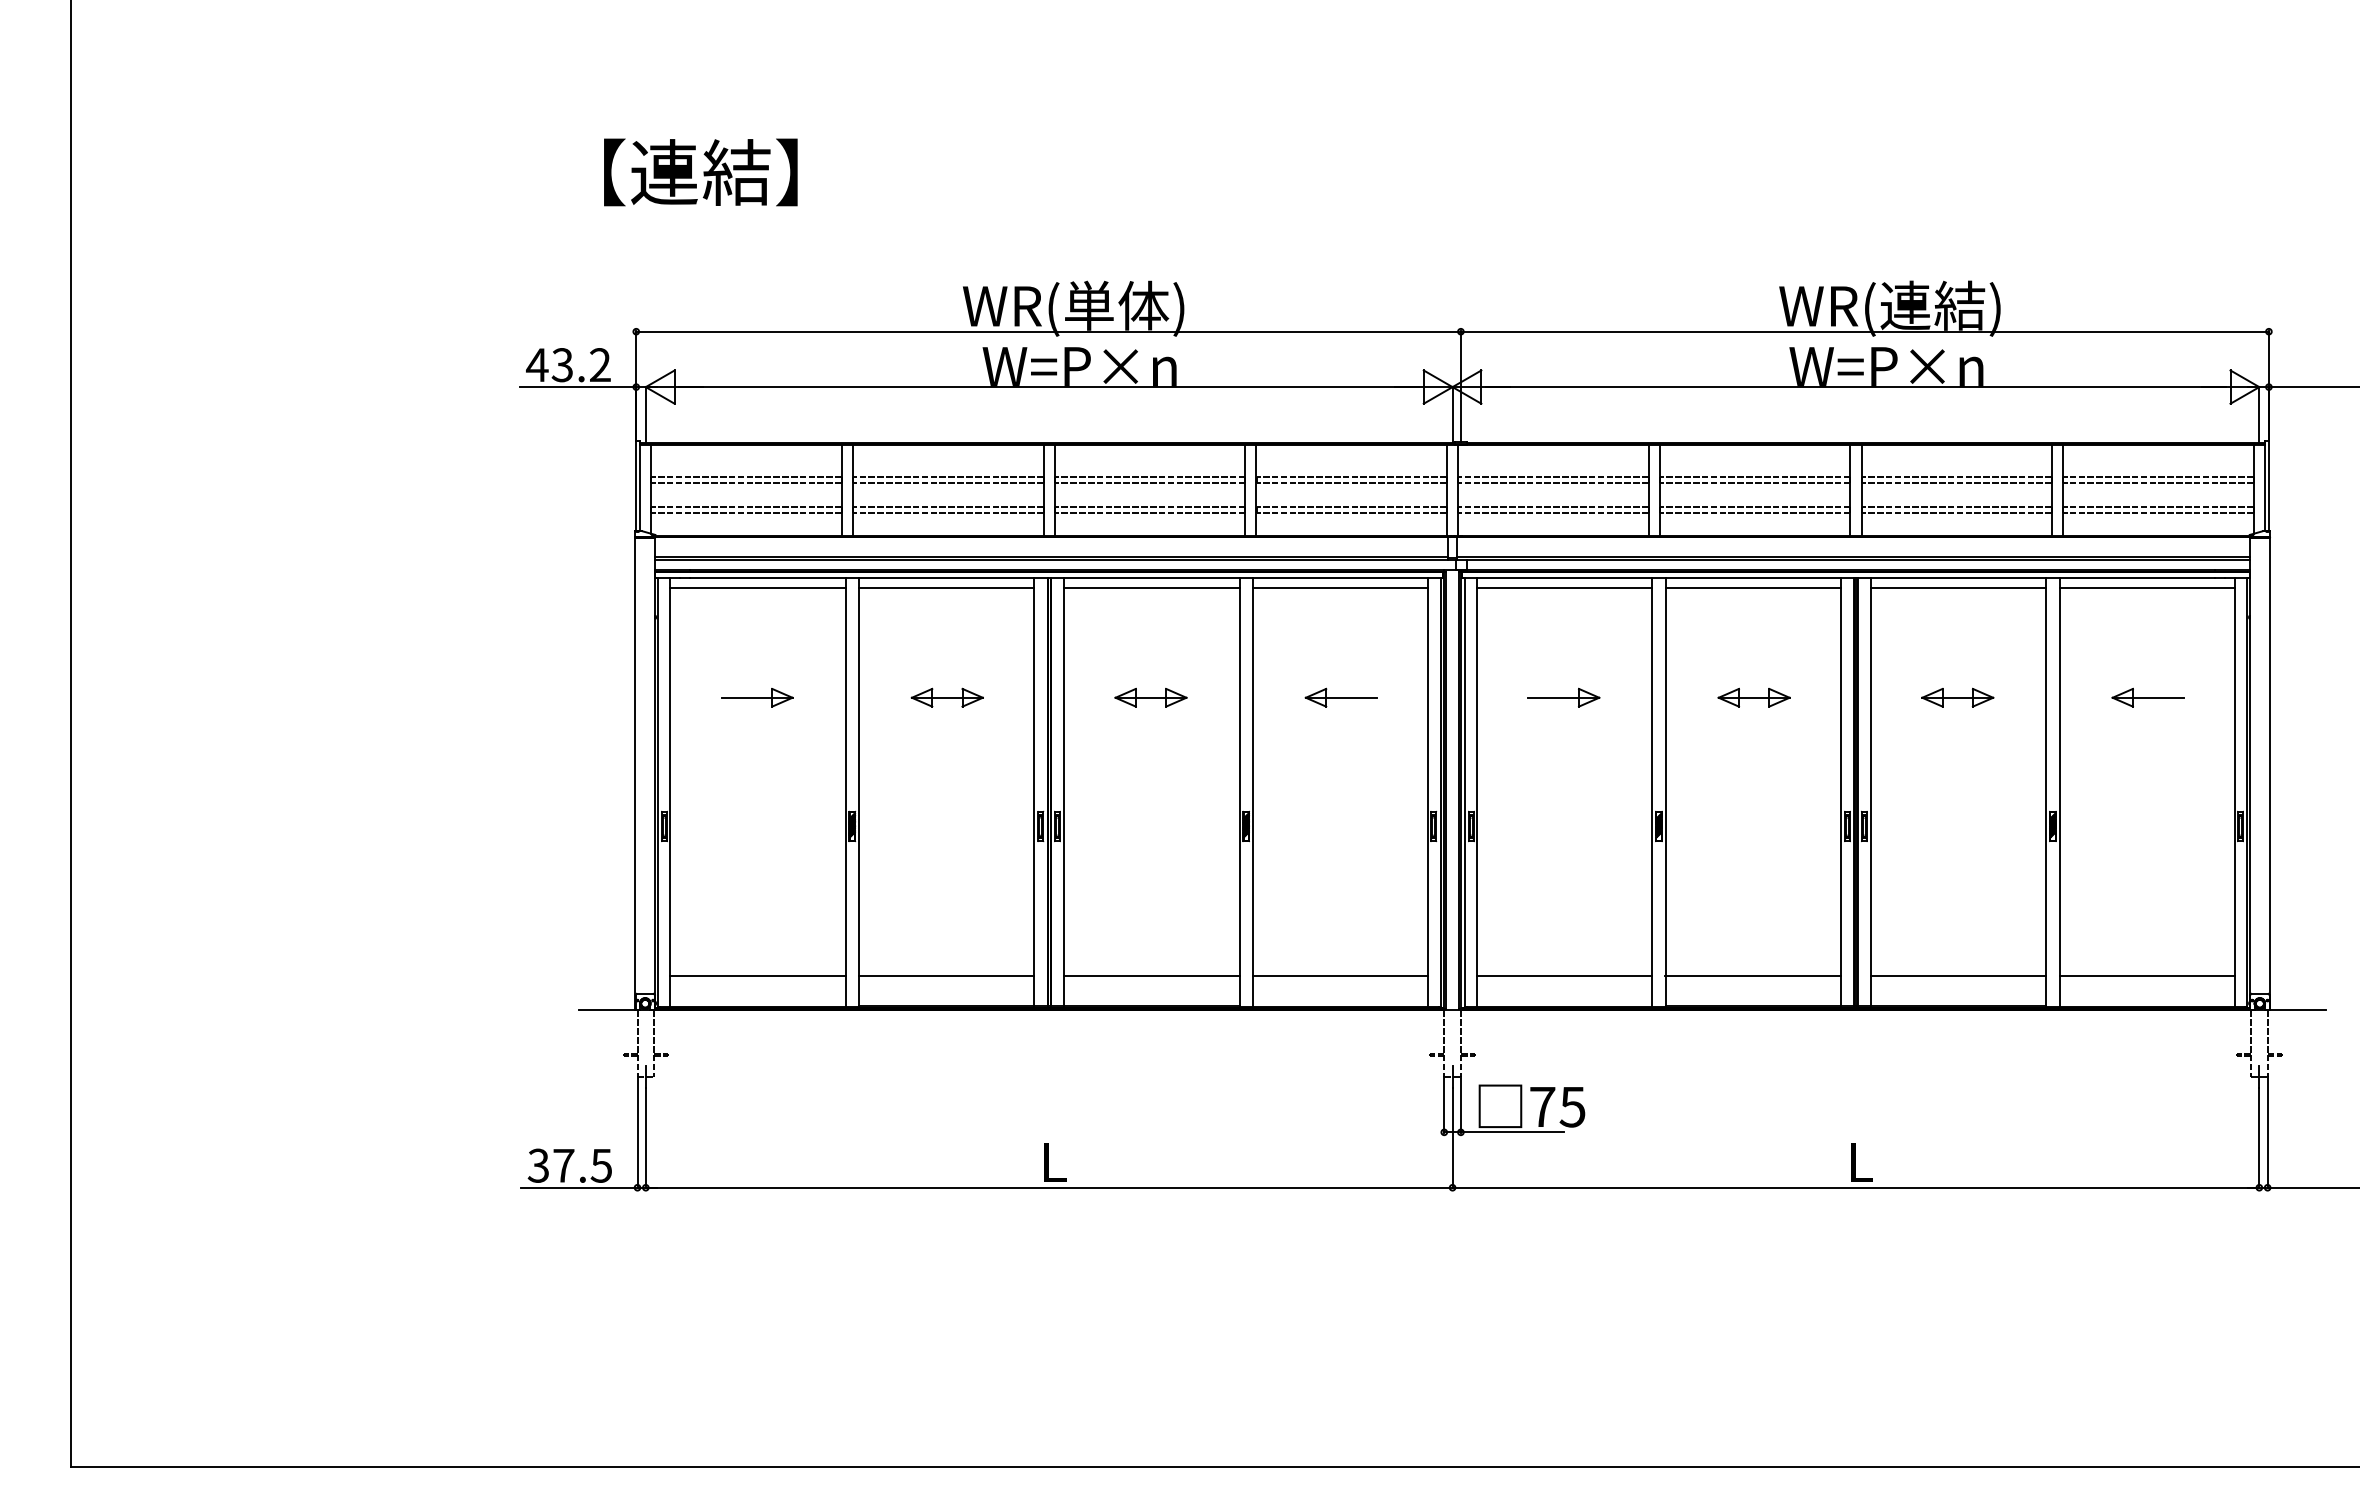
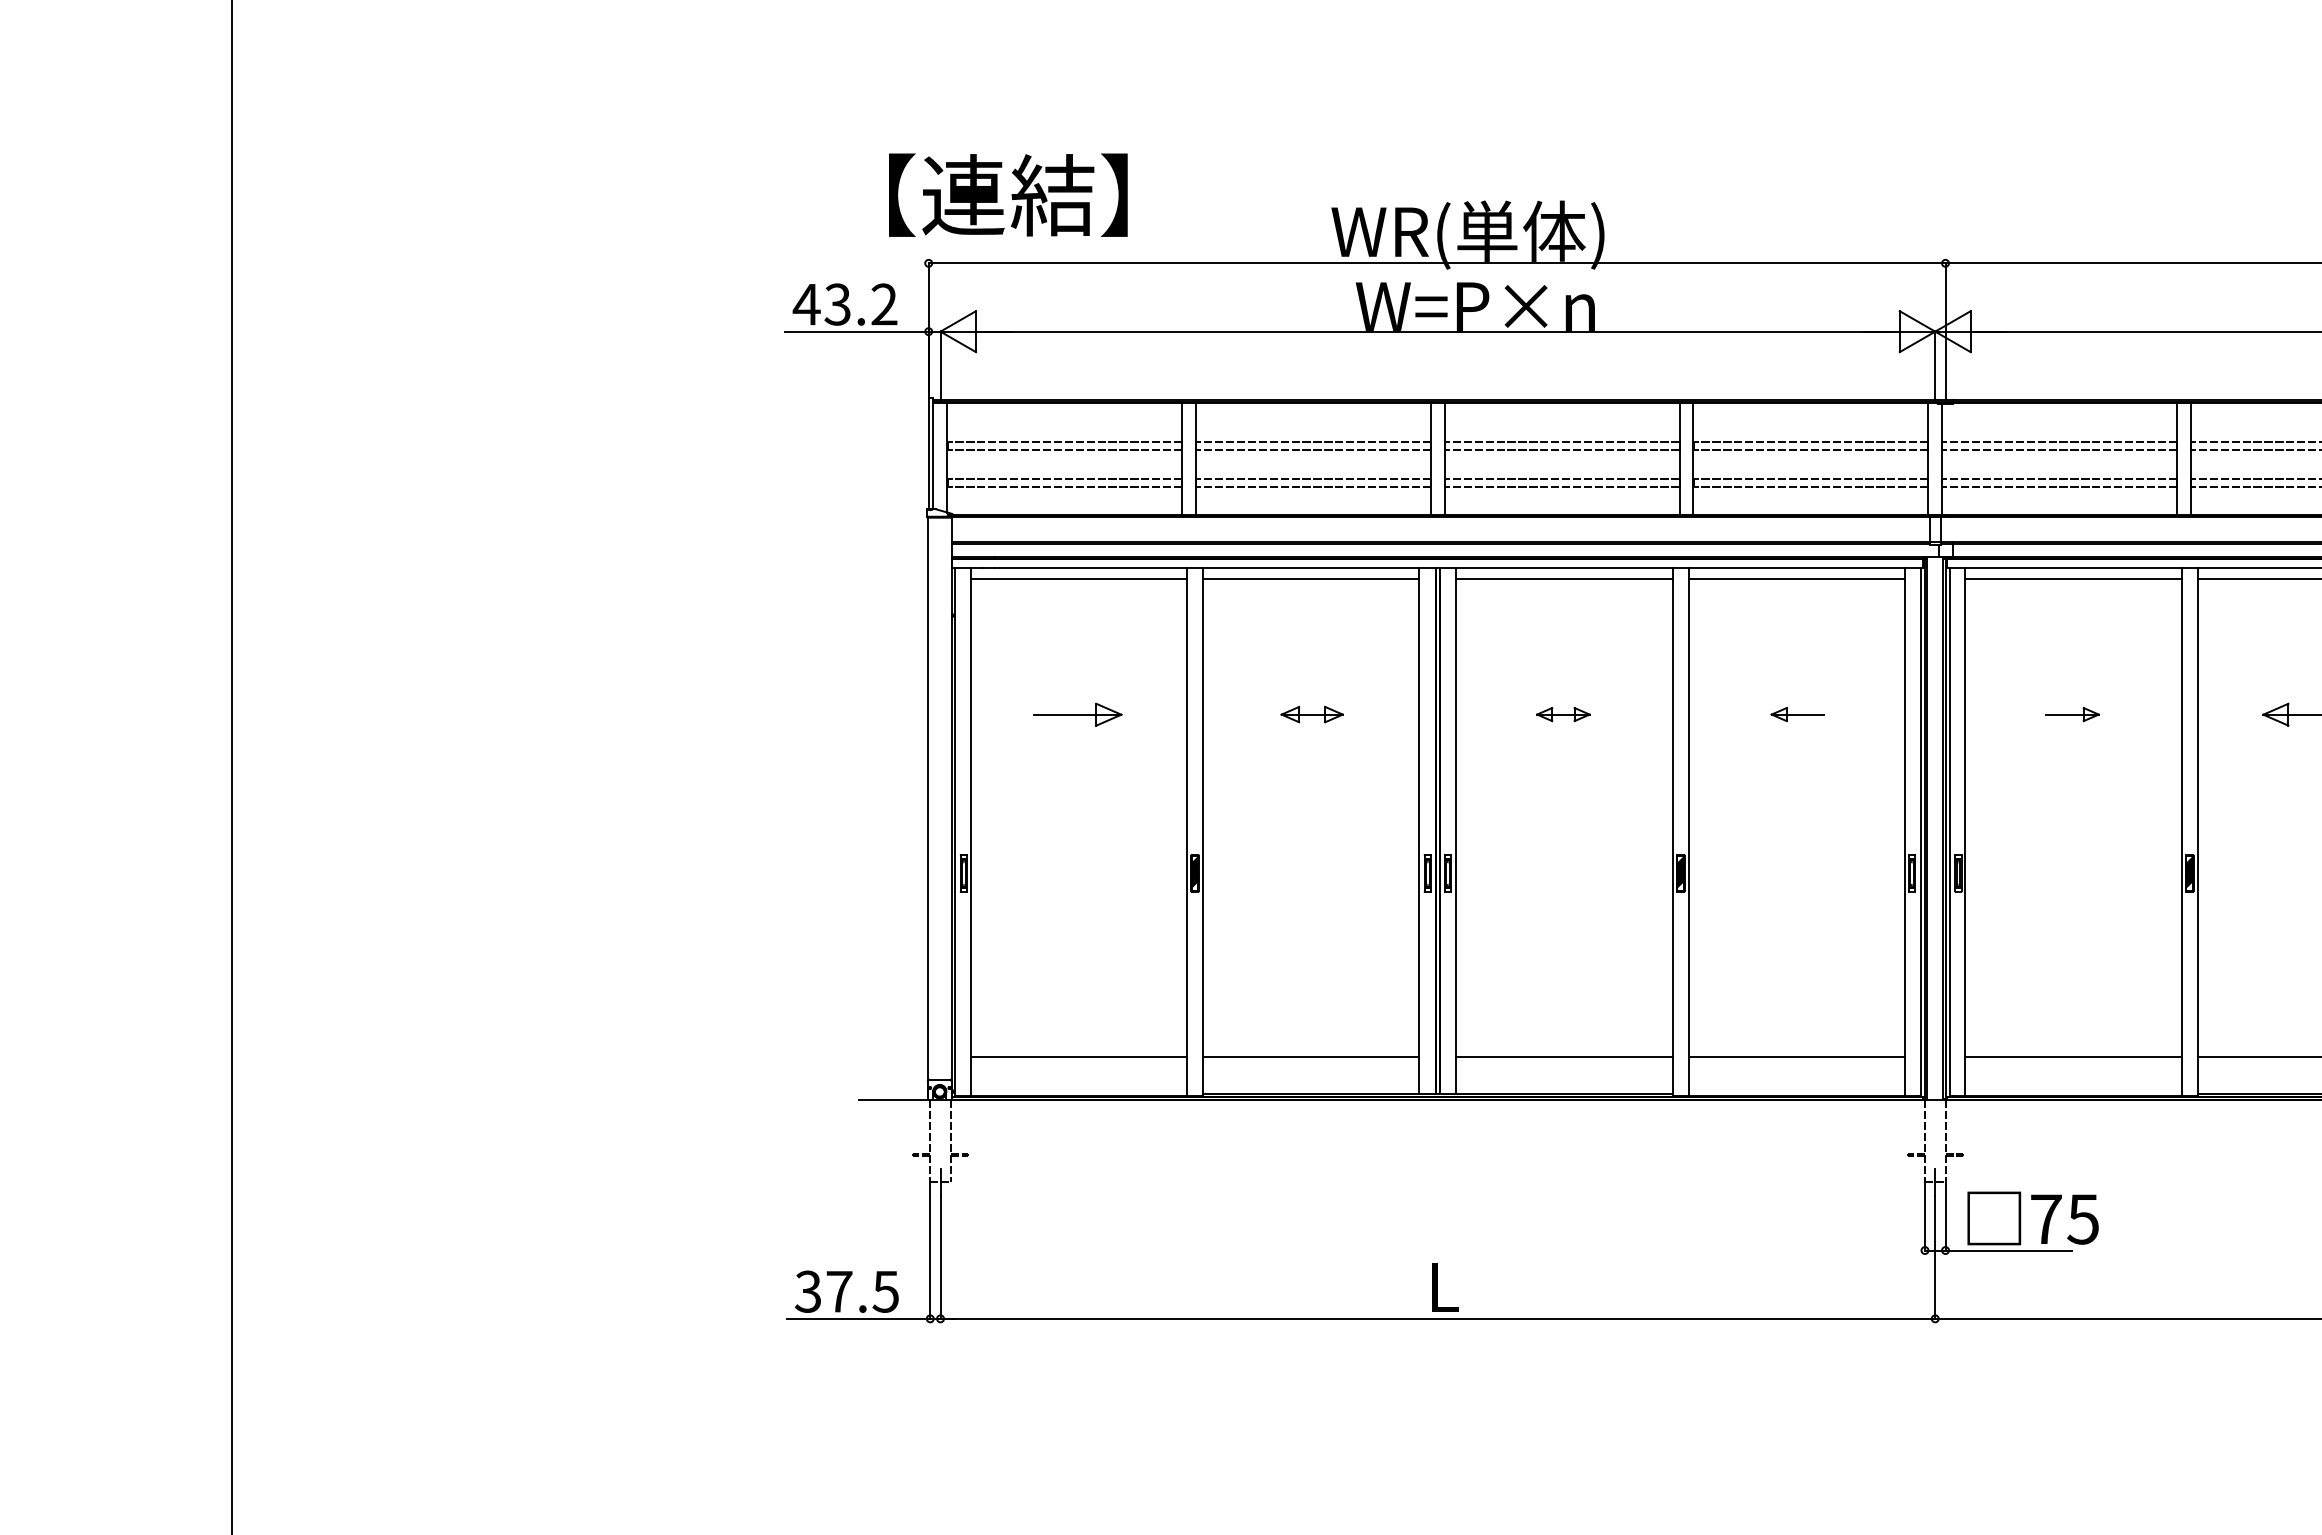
text: (700, 172) -> (1007, 195), moved
part: (946, 697) -> (1311, 714), size x0.7
part: (1150, 697) -> (1562, 714), size x0.6
part: (1340, 697) -> (1797, 714), size x0.6
part: (1563, 697) -> (2072, 714), size x0.6

